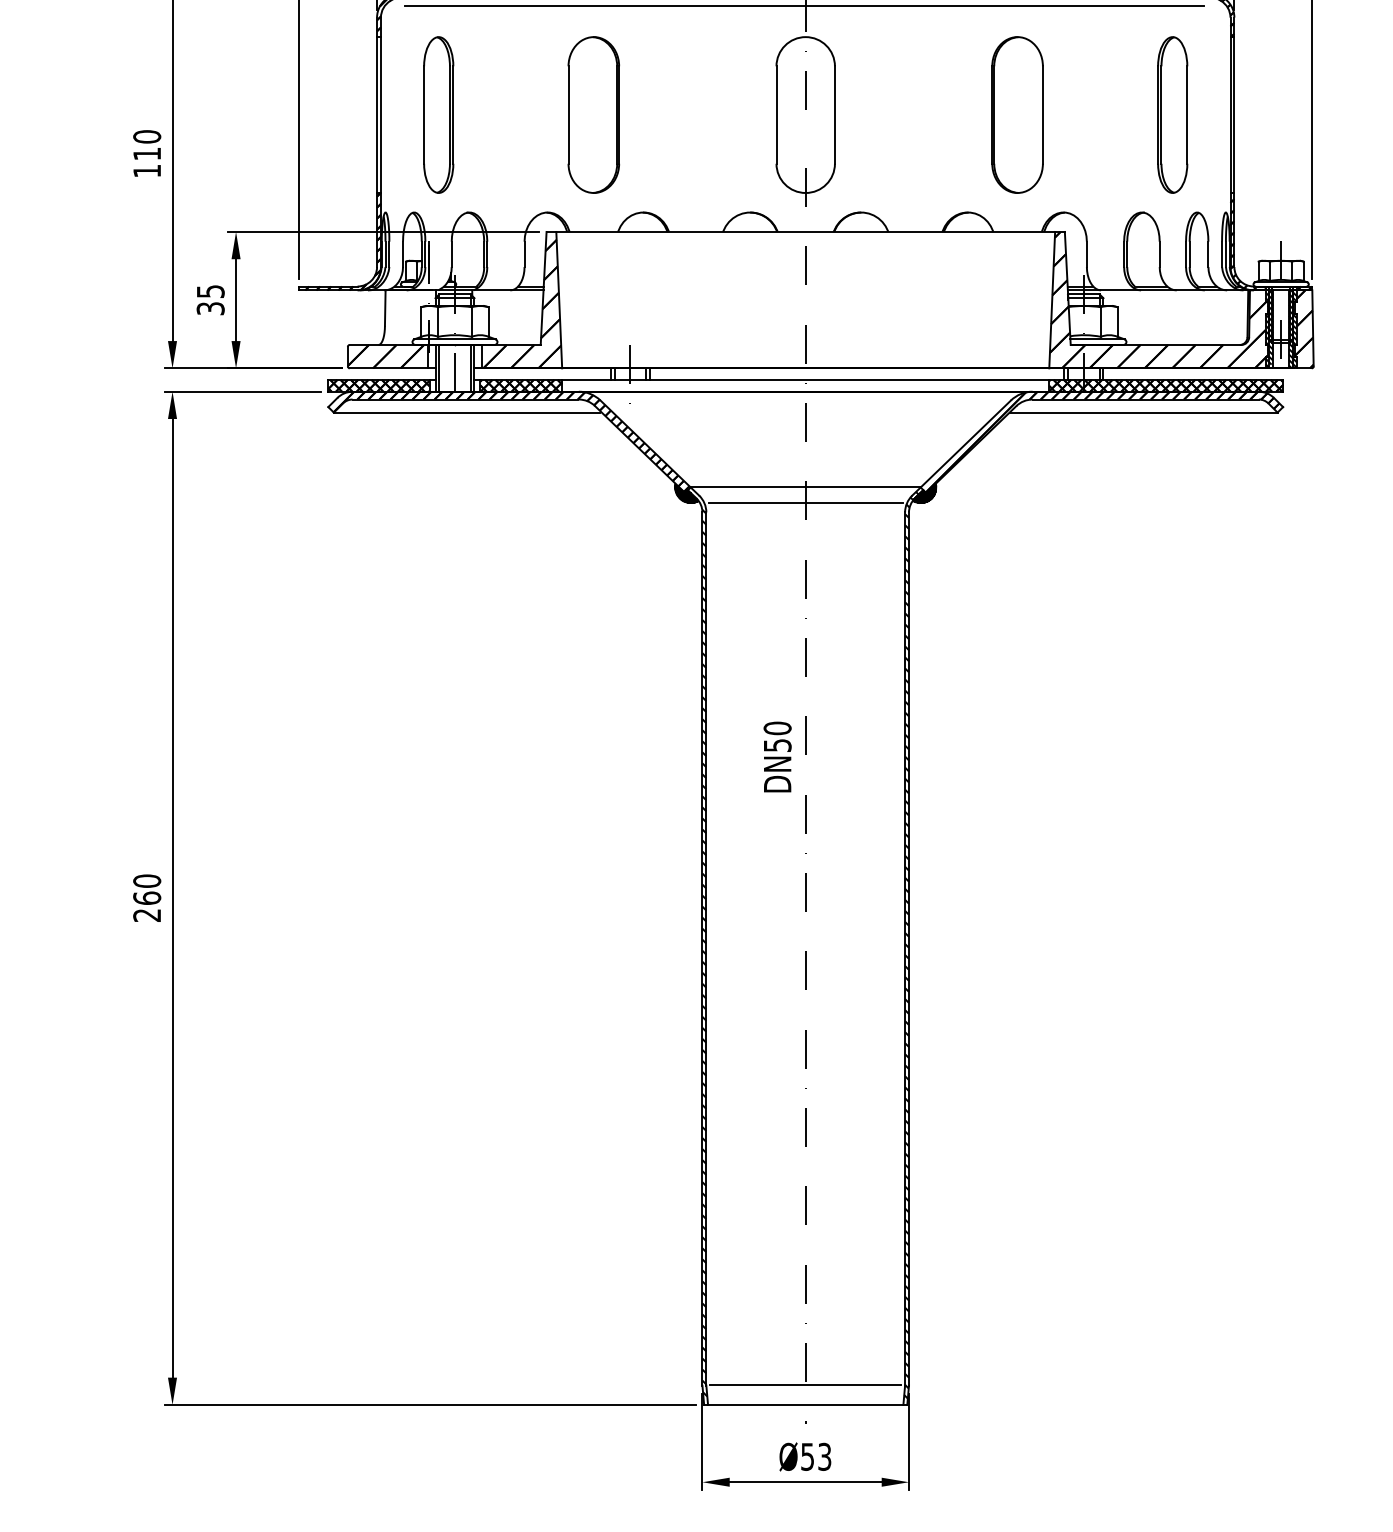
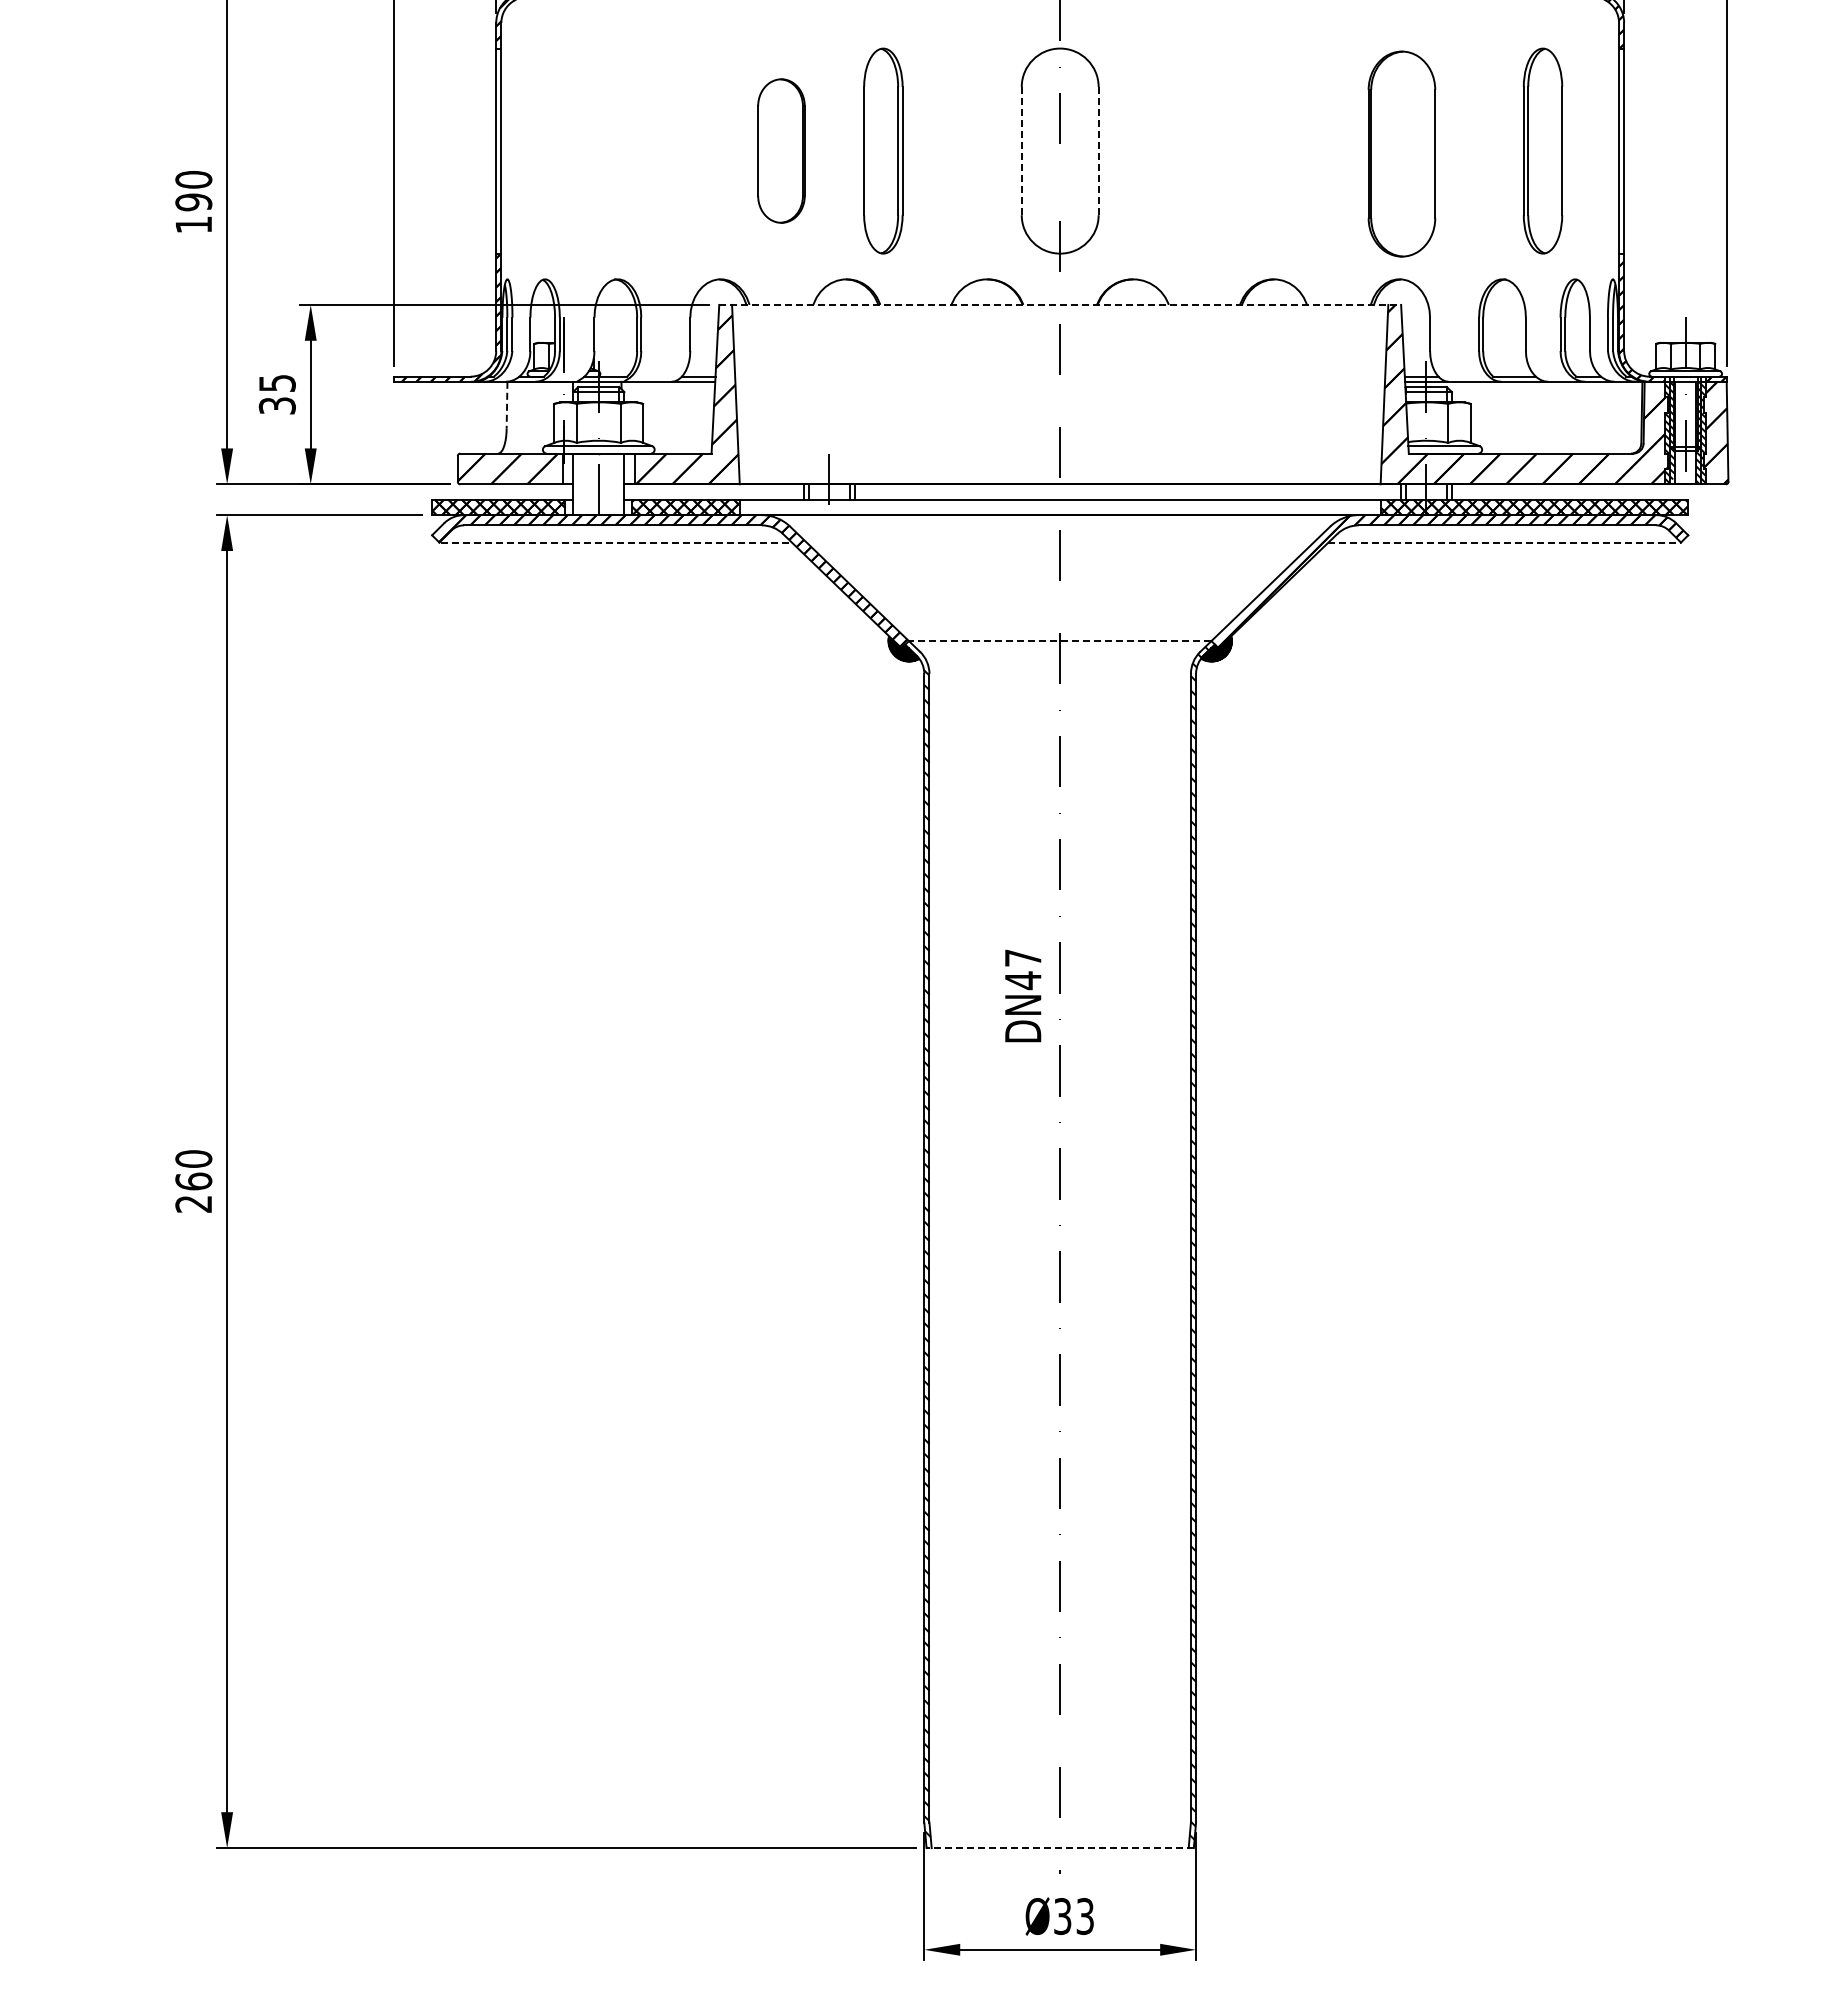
line: (804, 5) -> (1058, 7), removed
part: (438, 114) -> (883, 150), moved
part: (593, 114) -> (781, 150), size x0.7
part: (1017, 114) -> (1401, 153), moved
line: (776, 115) -> (1021, 151), solid -> dashed
line: (834, 115) -> (1098, 151), solid -> dashed
text: (146, 154) -> (193, 202), 110 -> 190
line: (805, 231) -> (1060, 304), solid -> dashed
line: (385, 308) -> (507, 405), solid -> dashed
line: (439, 368) -> (578, 484), removed
line: (470, 368) -> (619, 484), removed
line: (466, 412) -> (613, 542), solid -> dashed
line: (1144, 412) -> (1505, 542), solid -> dashed
line: (805, 487) -> (1059, 641), solid -> dashed
line: (805, 503) -> (1059, 661), removed
text: (777, 737) -> (1022, 969), DN50 -> DN47
line: (805, 1385) -> (1059, 1822), removed
line: (805, 1405) -> (1060, 1848), solid -> dashed
text: (807, 1456) -> (1062, 1916), Ø53 -> Ø33

